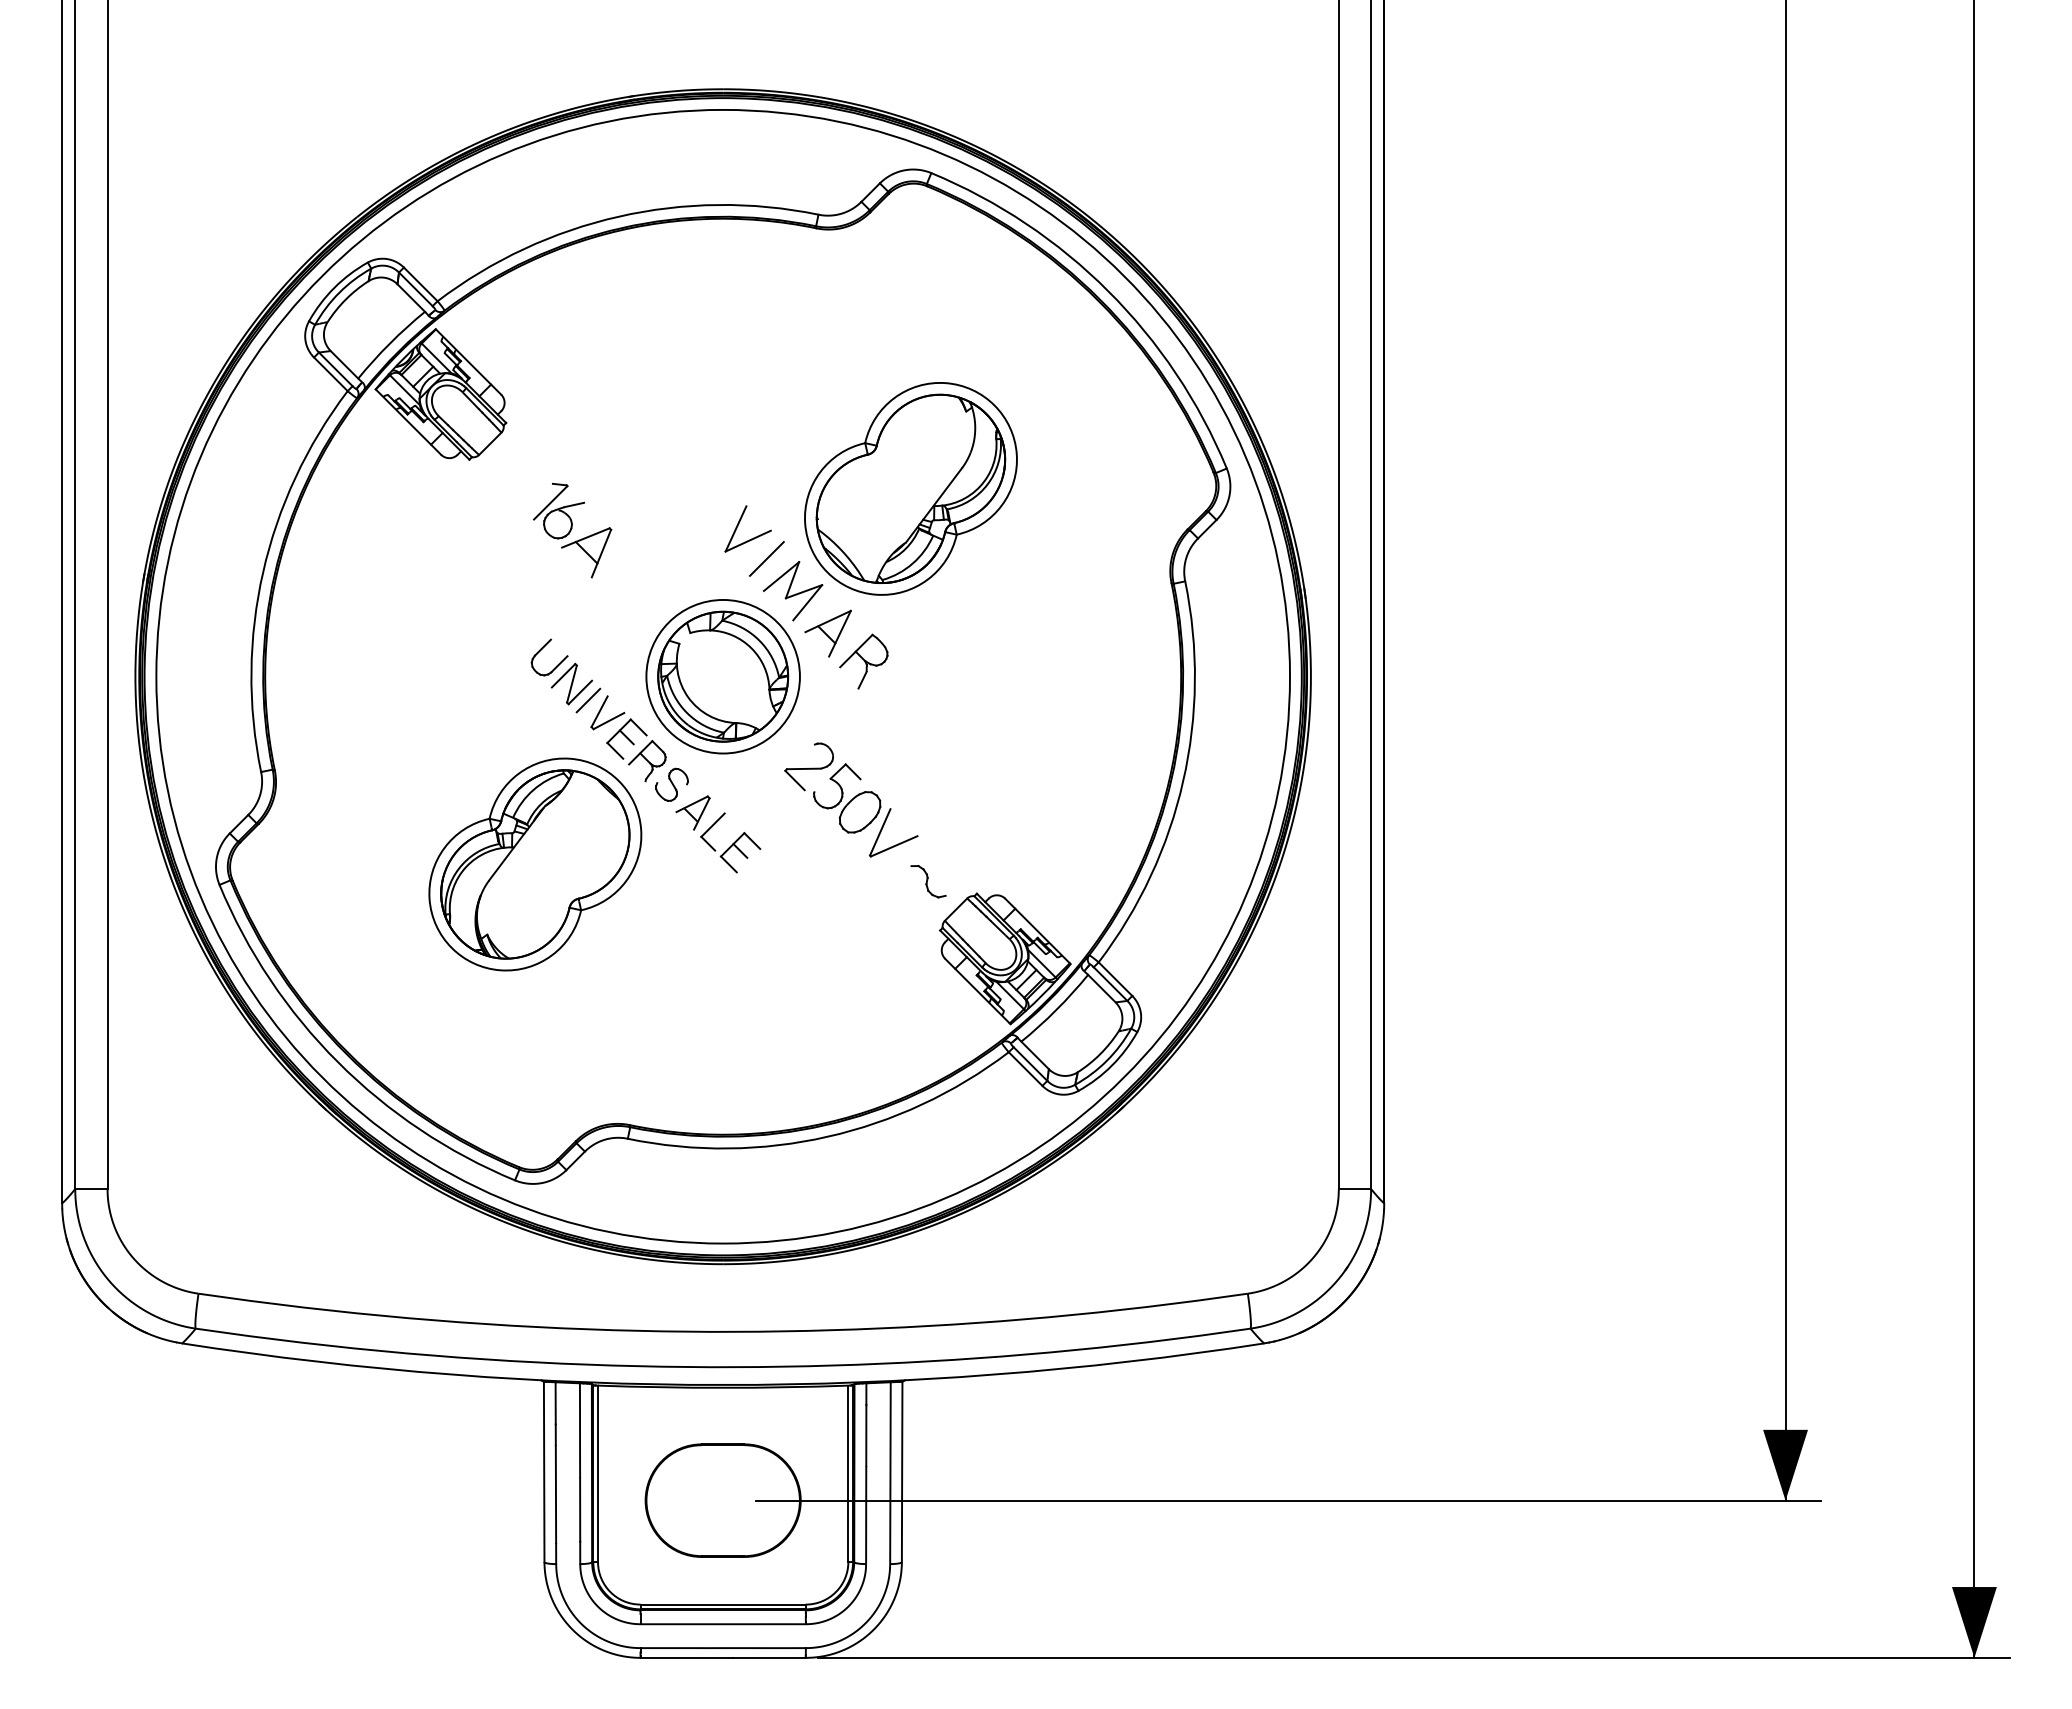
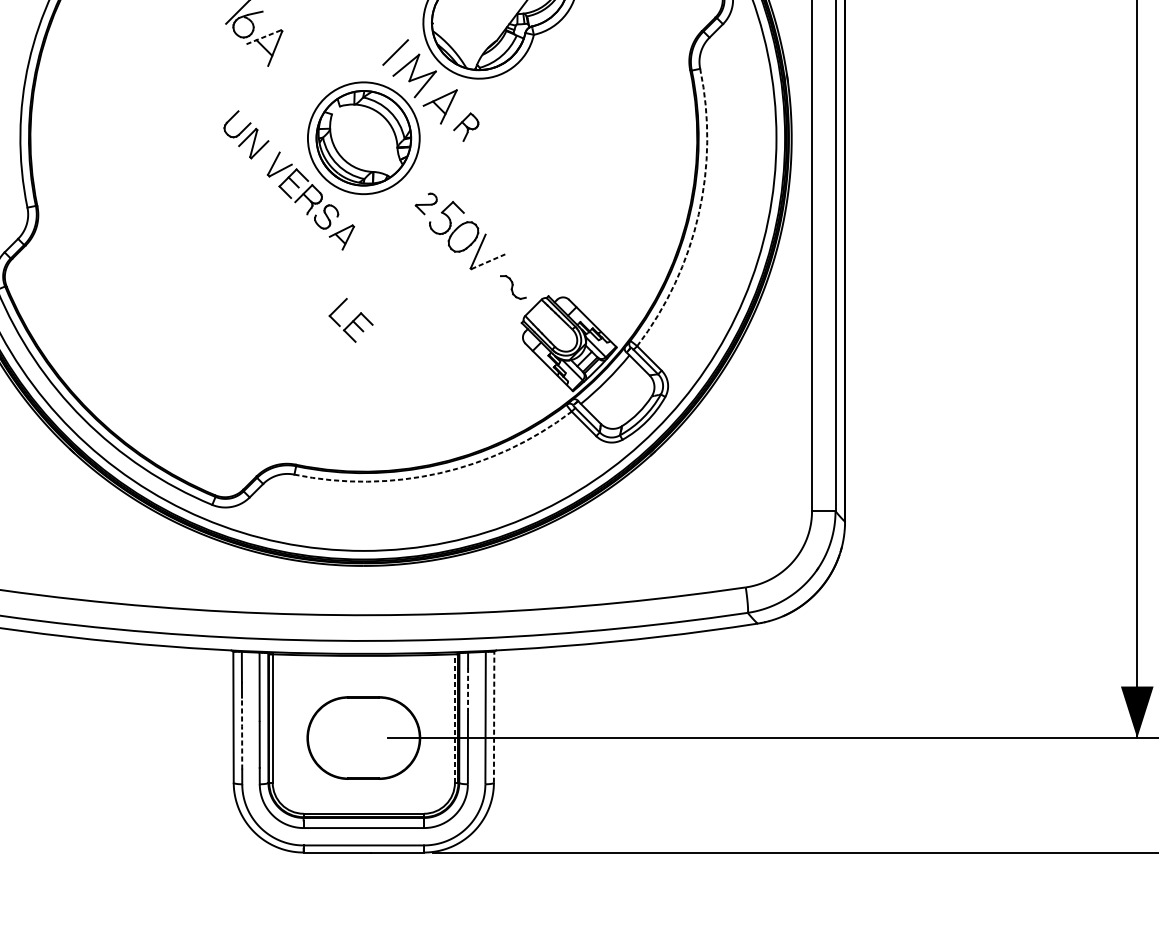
part: (739, 524) -> (375, 27), removed
line: (585, 537) -> (263, 36), solid -> dashed
part: (863, 661) -> (465, 127), size x0.7
line: (588, 700) -> (265, 155), removed
part: (808, 766) -> (425, 203), size x0.6
arc: (1183, 781) -> (698, 214), solid -> dashed
part: (730, 842) -> (350, 320), moved
line: (894, 846) -> (488, 261), solid -> dashed
part: (535, 864) -> (227, 274), removed
arc: (827, 1136) -> (439, 472), solid -> dashed
line: (866, 1435) -> (468, 690), solid -> dashed
line: (902, 1471) -> (494, 716), solid -> dashed
line: (848, 1473) -> (455, 718), solid -> dashed
line: (555, 1493) -> (241, 732), solid -> dashed

